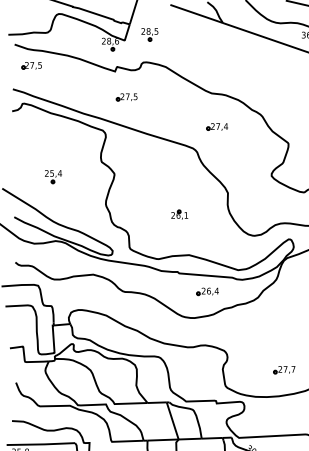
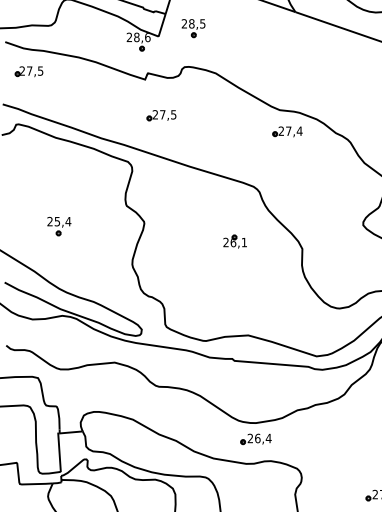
part: (216, 126) -> (286, 131), moved
part: (179, 214) -> (234, 241), moved
part: (207, 291) -> (255, 439), moved

